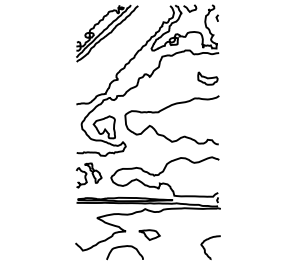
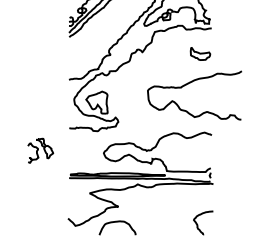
curve: (165, 109) -> (188, 84), moved
part: (89, 175) -> (41, 150), moved
part: (149, 234) -> (142, 209), removed

